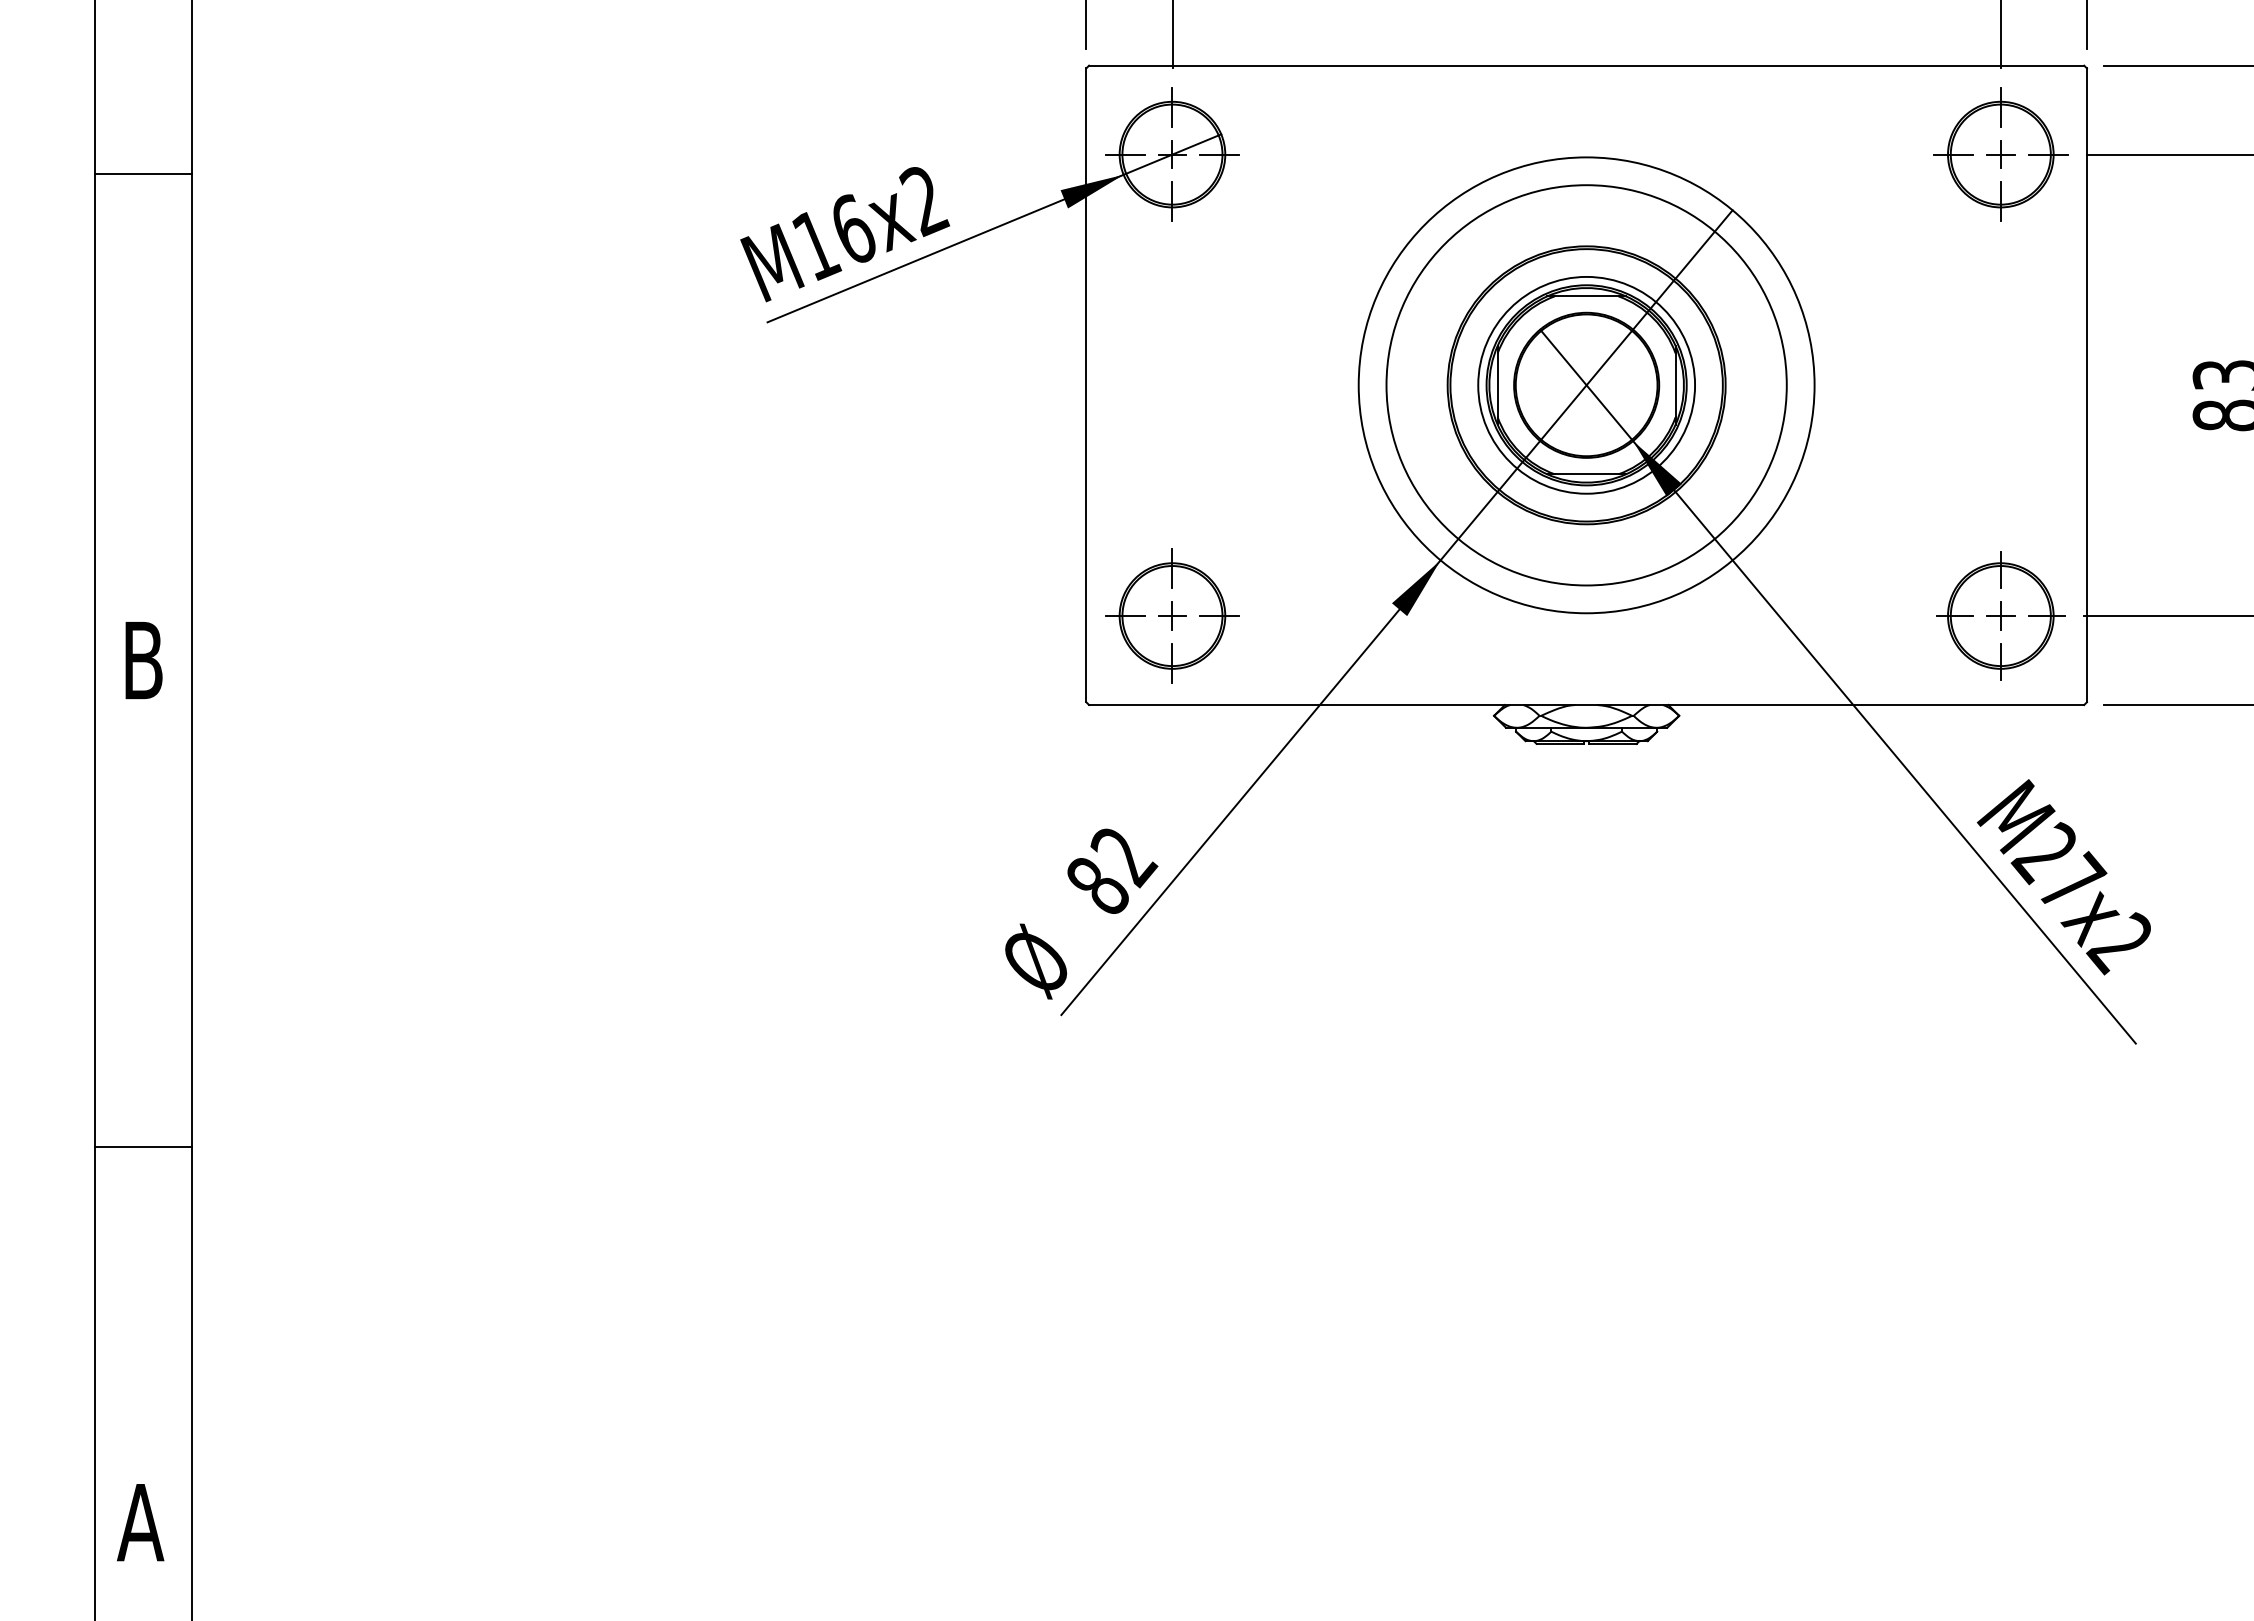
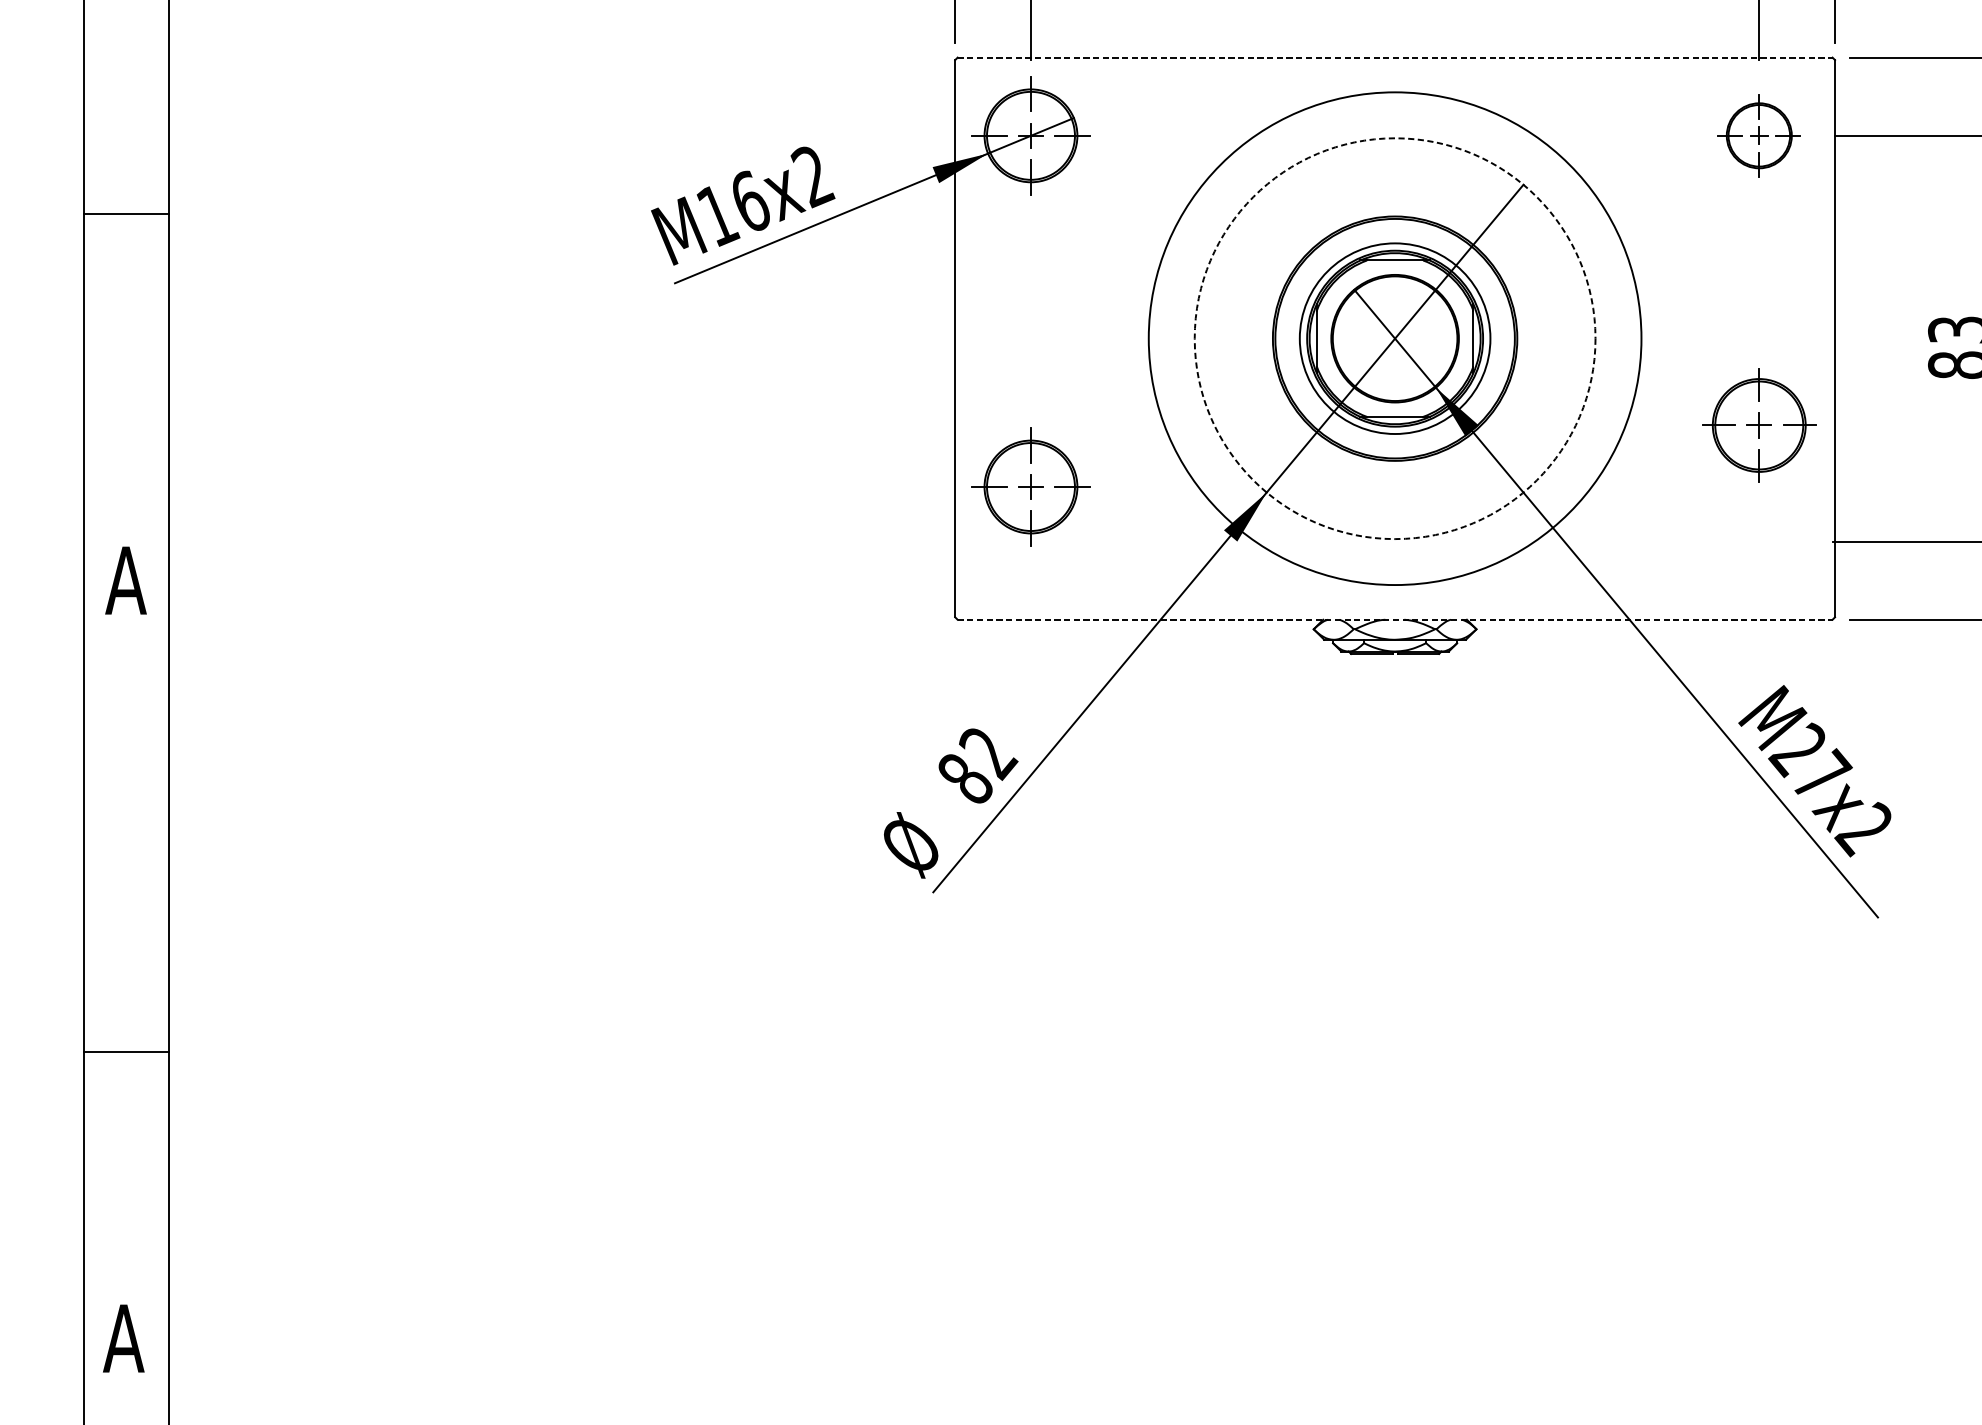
line: (1586, 65) -> (1394, 57), solid -> dashed
part: (2000, 154) -> (1758, 135), size x0.7
line: (143, 173) -> (126, 213), moved
circle: (1586, 385) -> (1394, 338), size x1.4
circle: (1586, 385) -> (1394, 338), solid -> dashed
part: (1172, 615) -> (1031, 486), moved
part: (2000, 615) -> (1758, 425), moved
text: (142, 660) -> (125, 580), B -> A
line: (1586, 705) -> (1394, 620), solid -> dashed
line: (143, 1146) -> (126, 1051), moved

